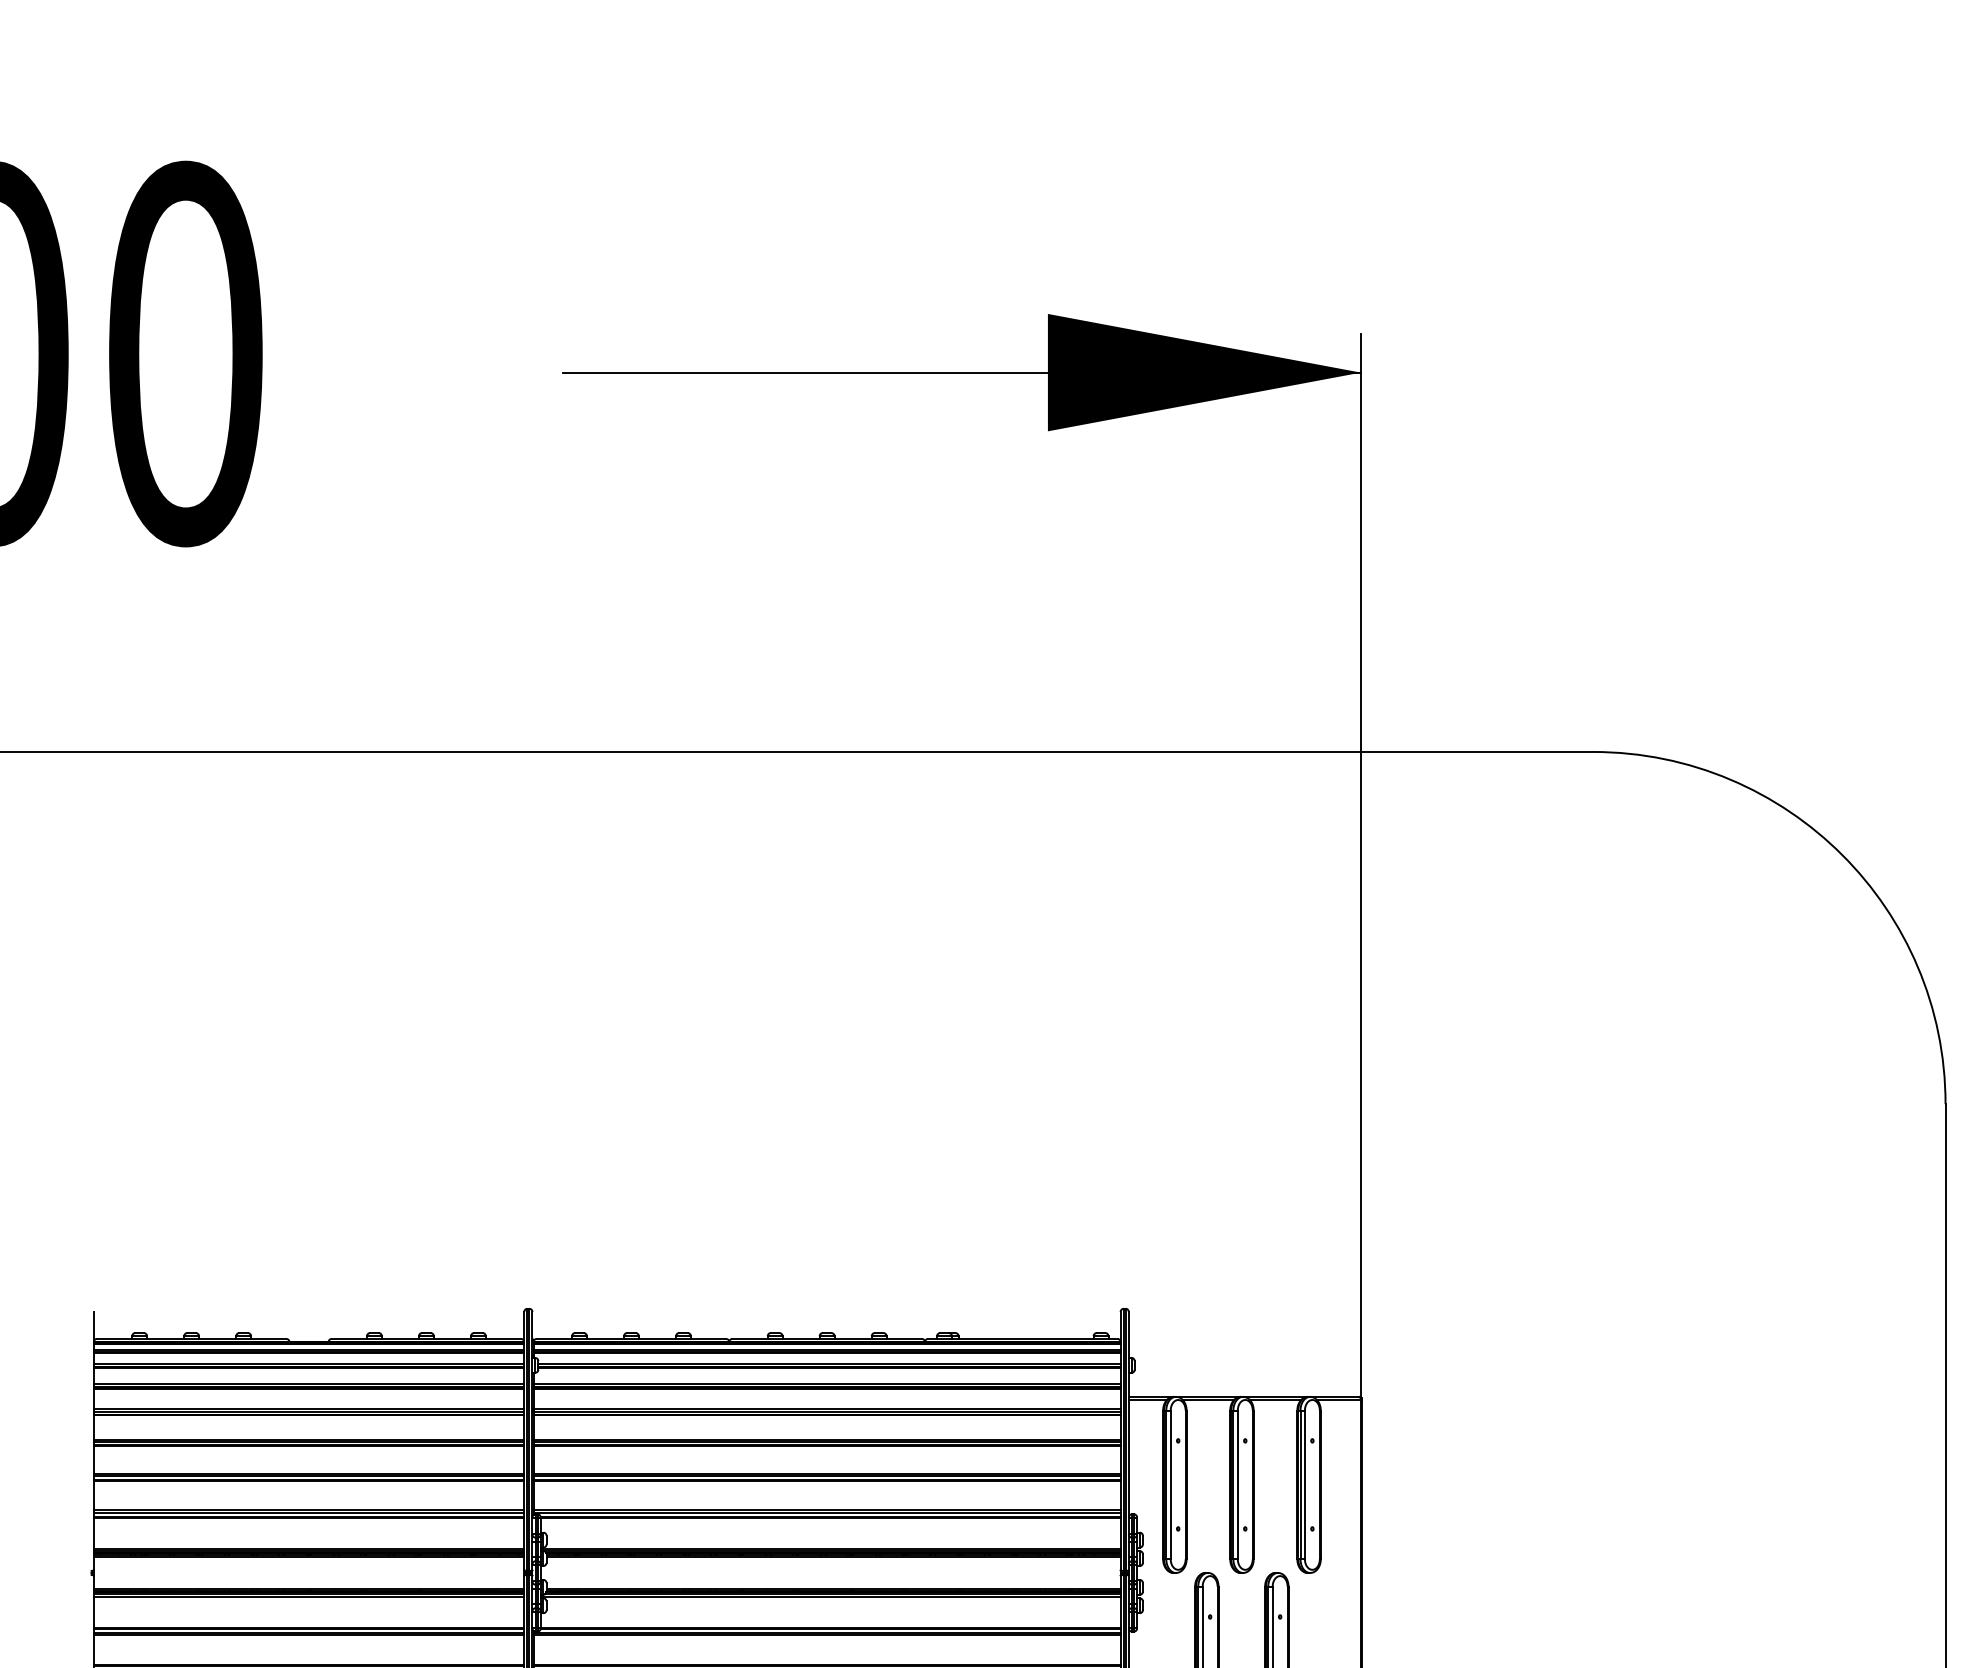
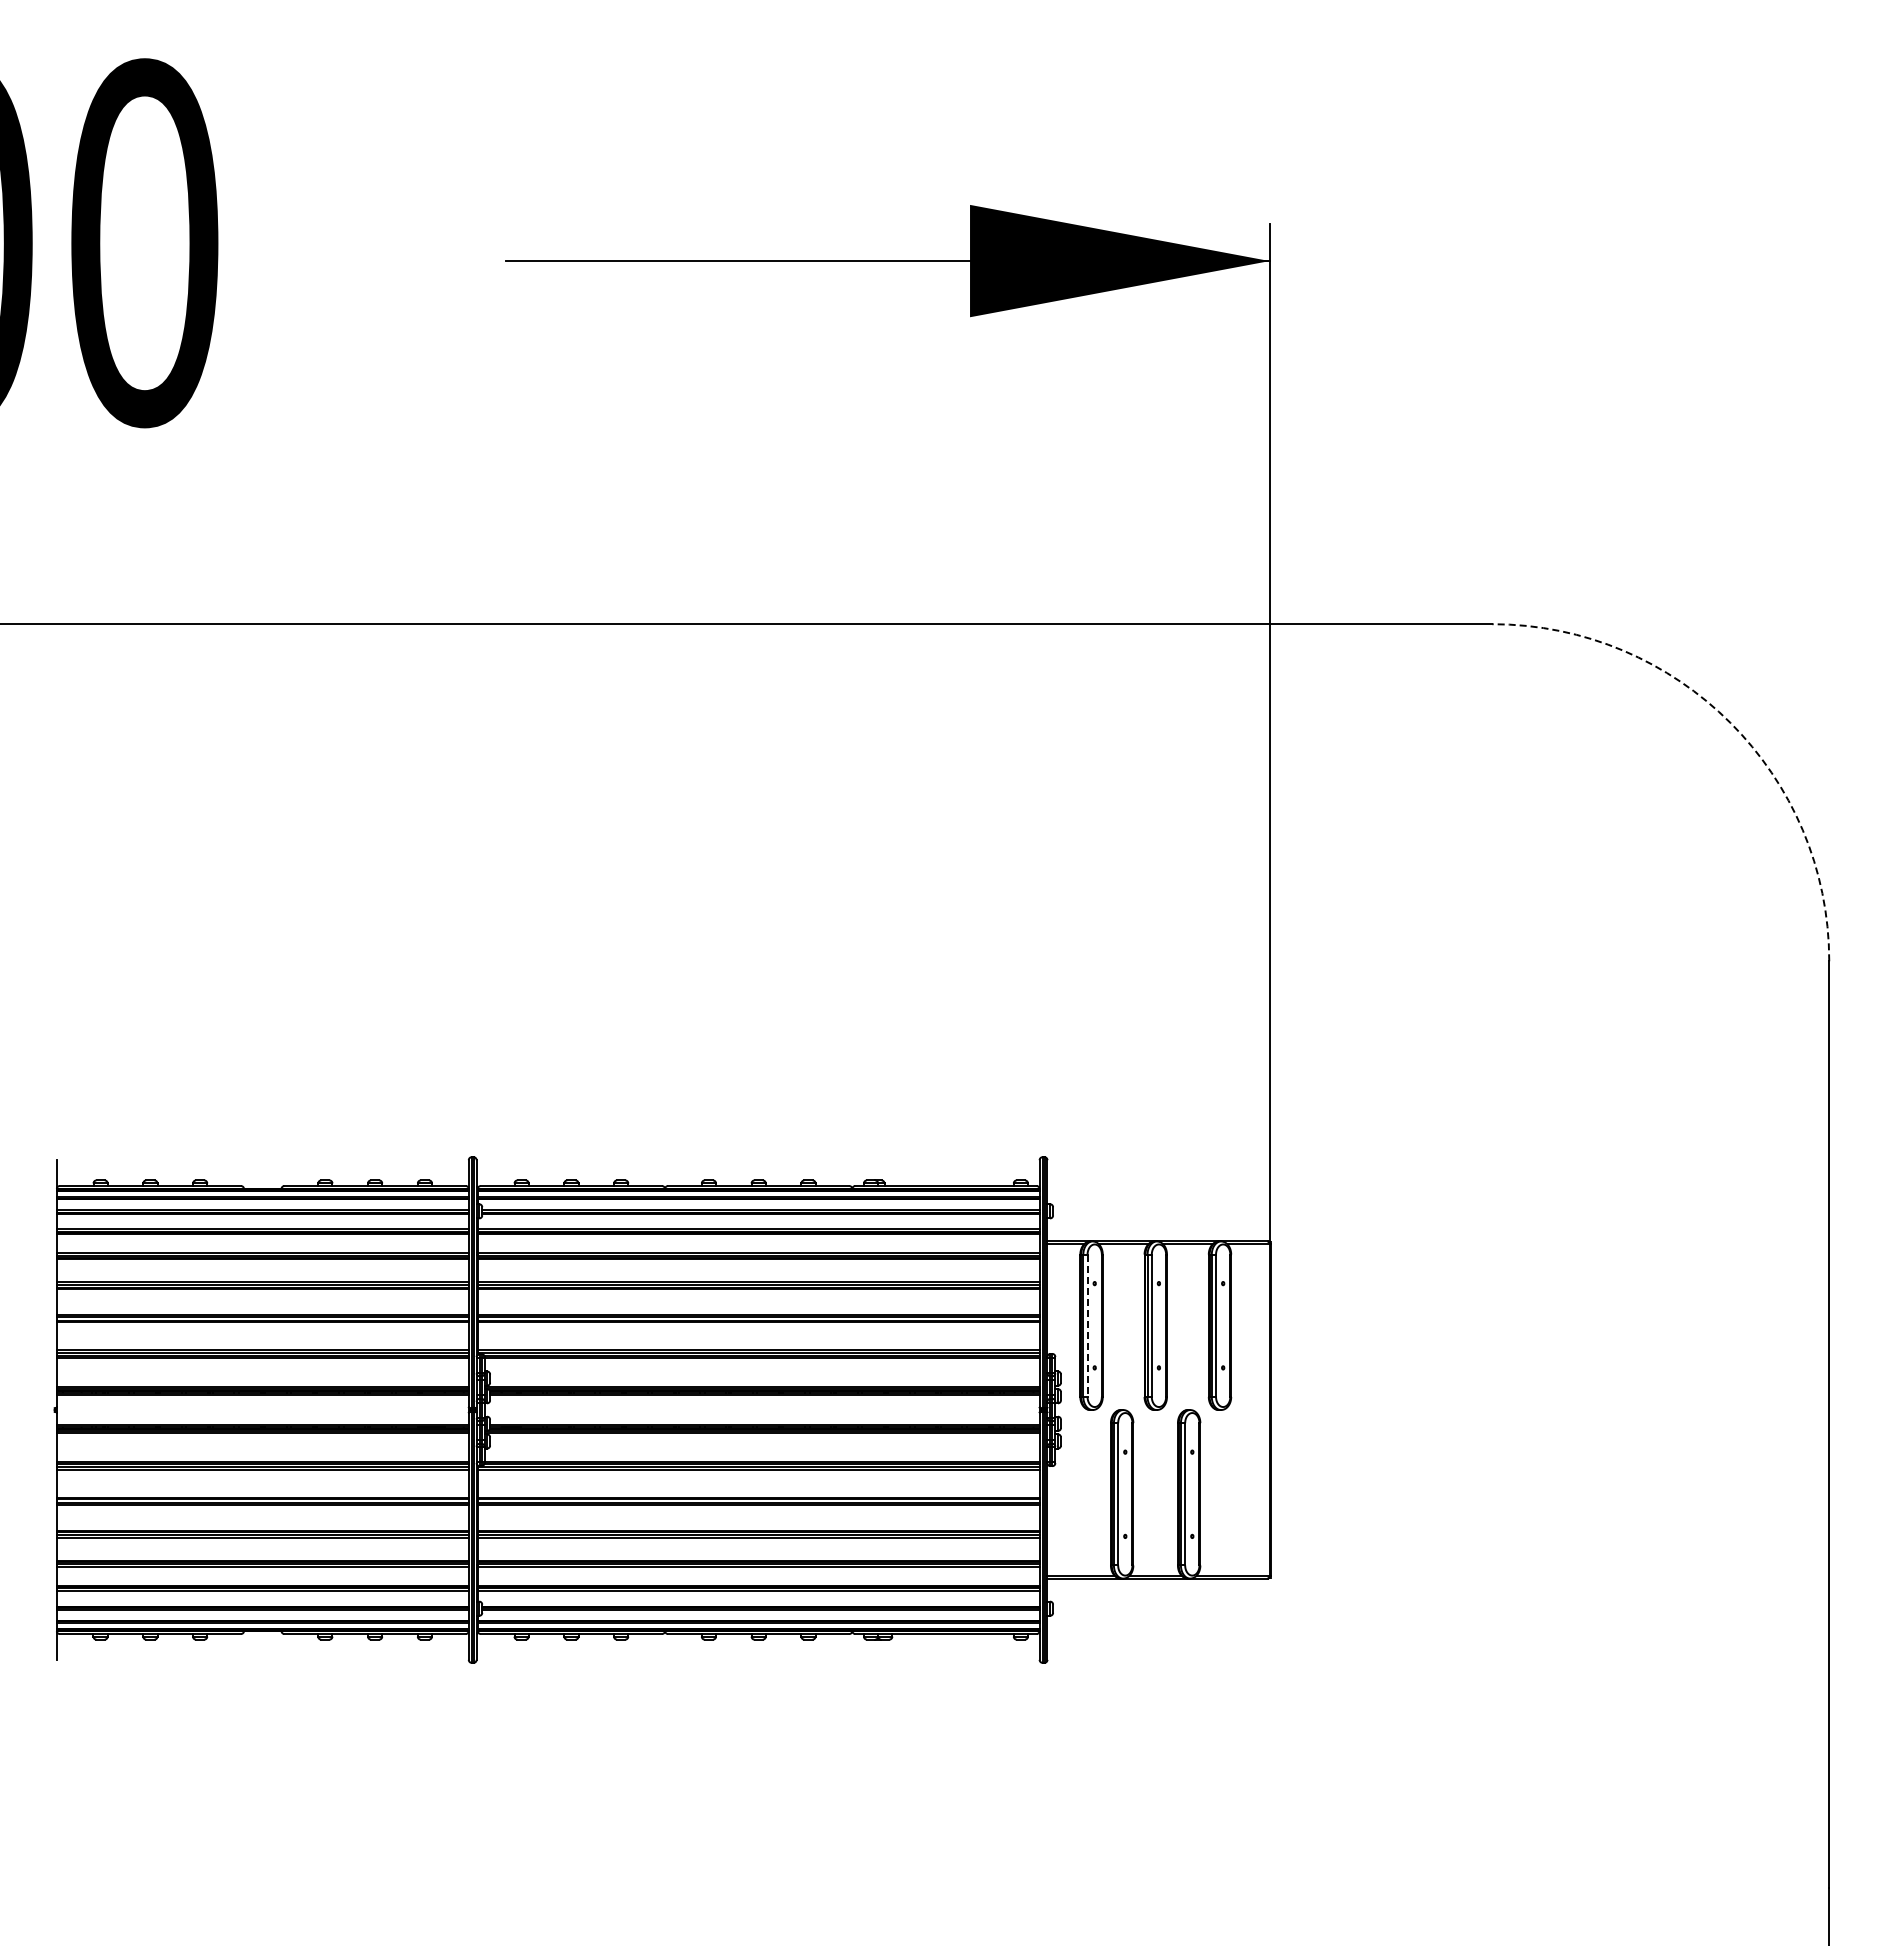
arc: (1842, 854) -> (1730, 722), solid -> dashed
line: (1170, 1485) -> (1087, 1326), solid -> dashed

